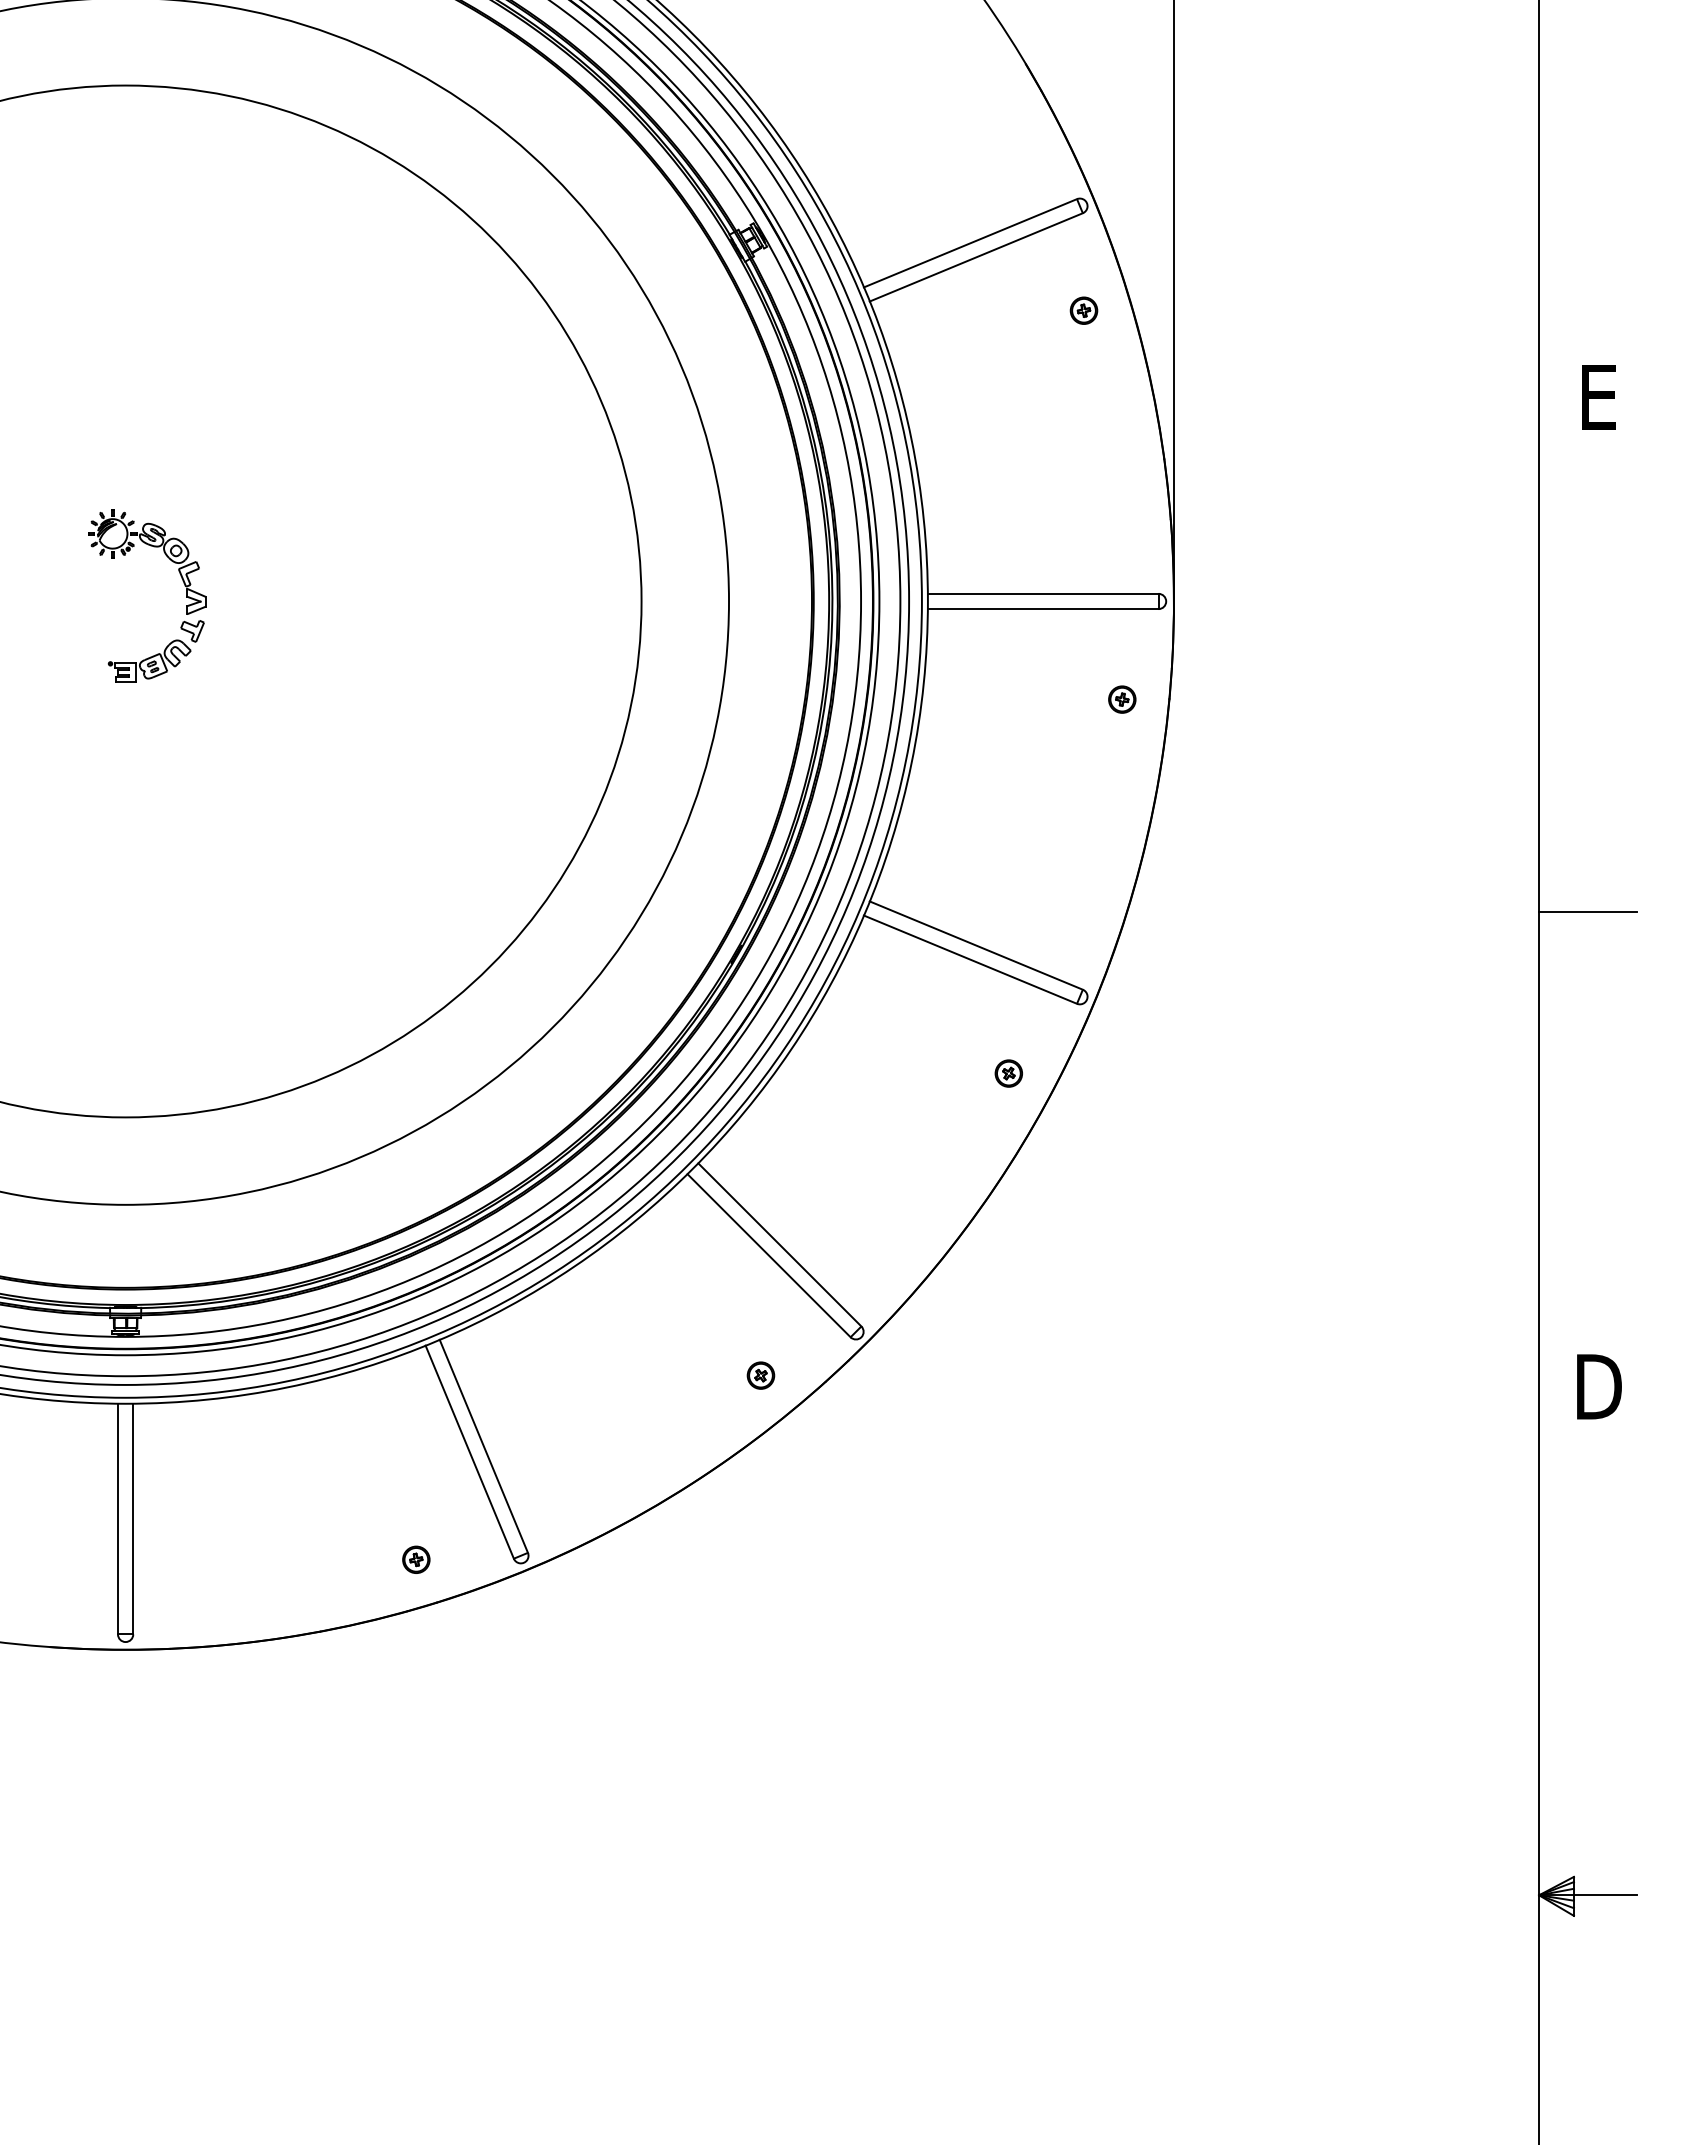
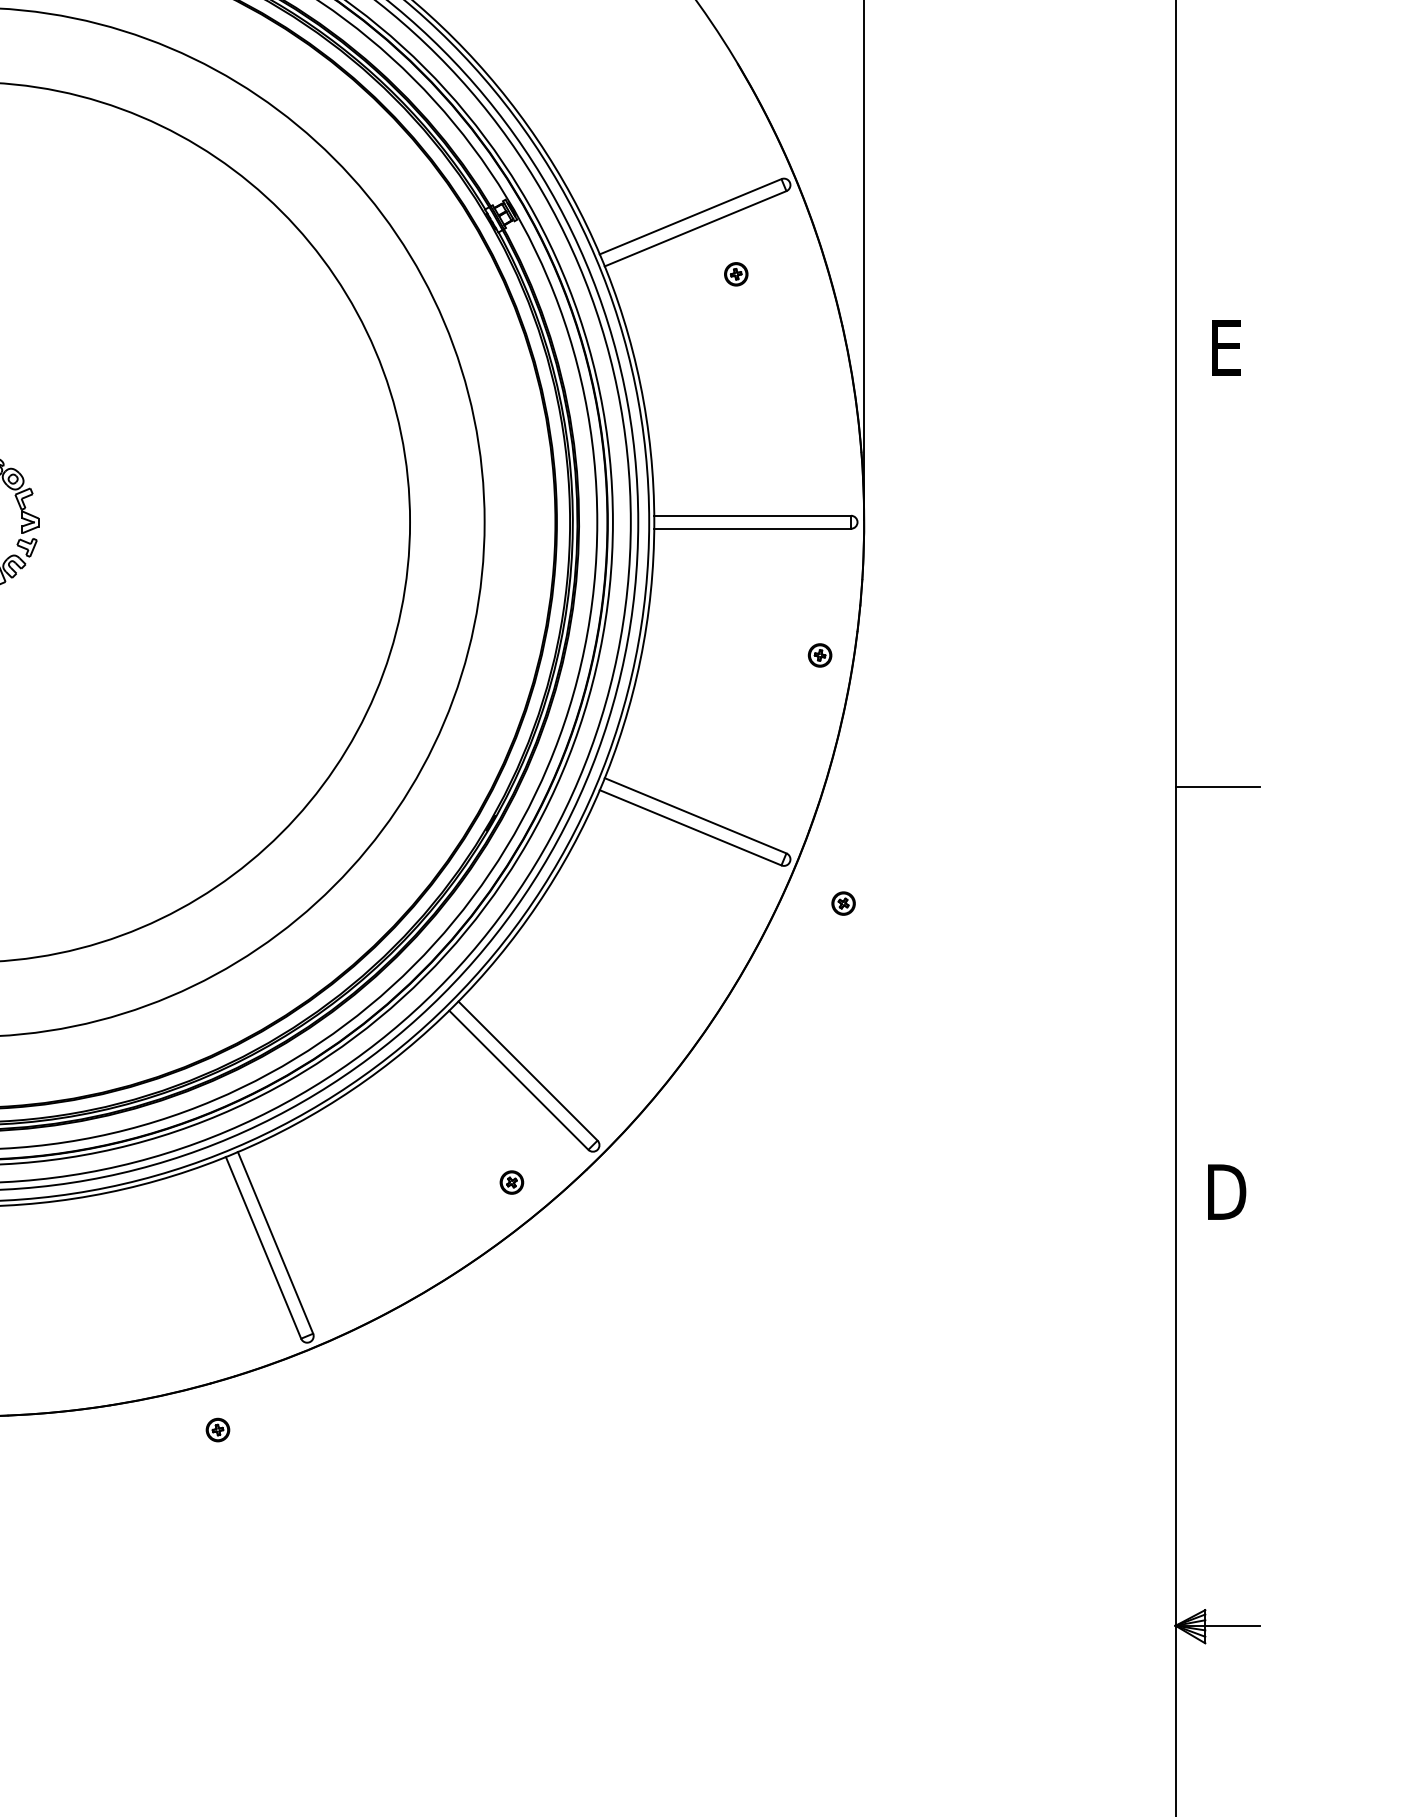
part: (1083, 310) -> (735, 274), moved
part: (1122, 699) -> (820, 655), moved
part: (1008, 1073) -> (843, 903), moved
part: (416, 1559) -> (218, 1429), moved

